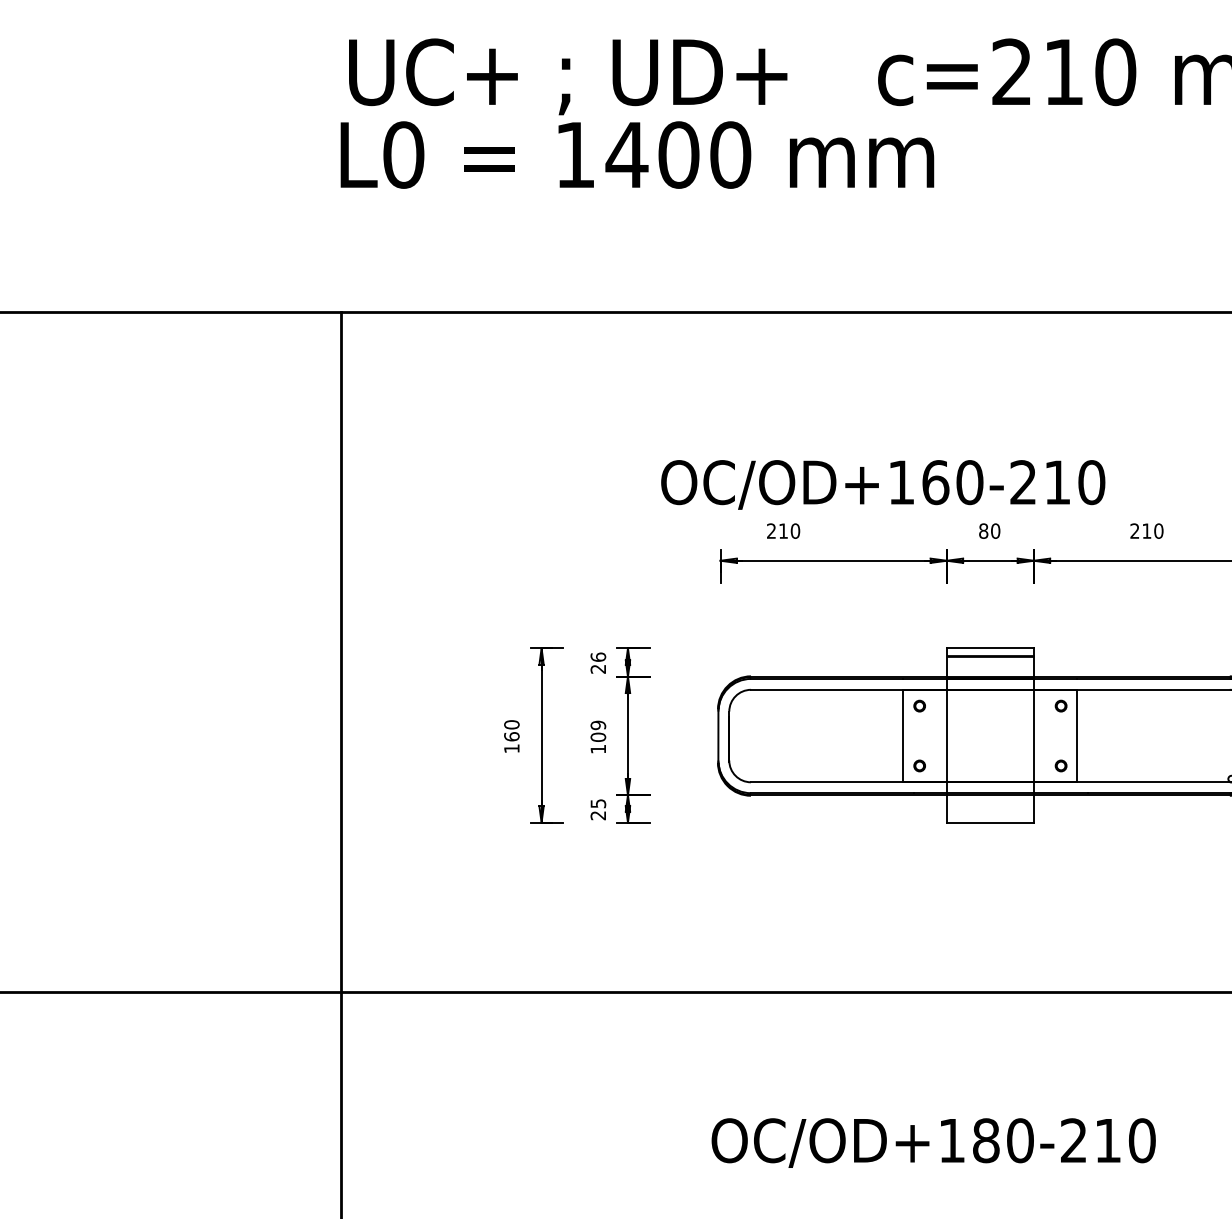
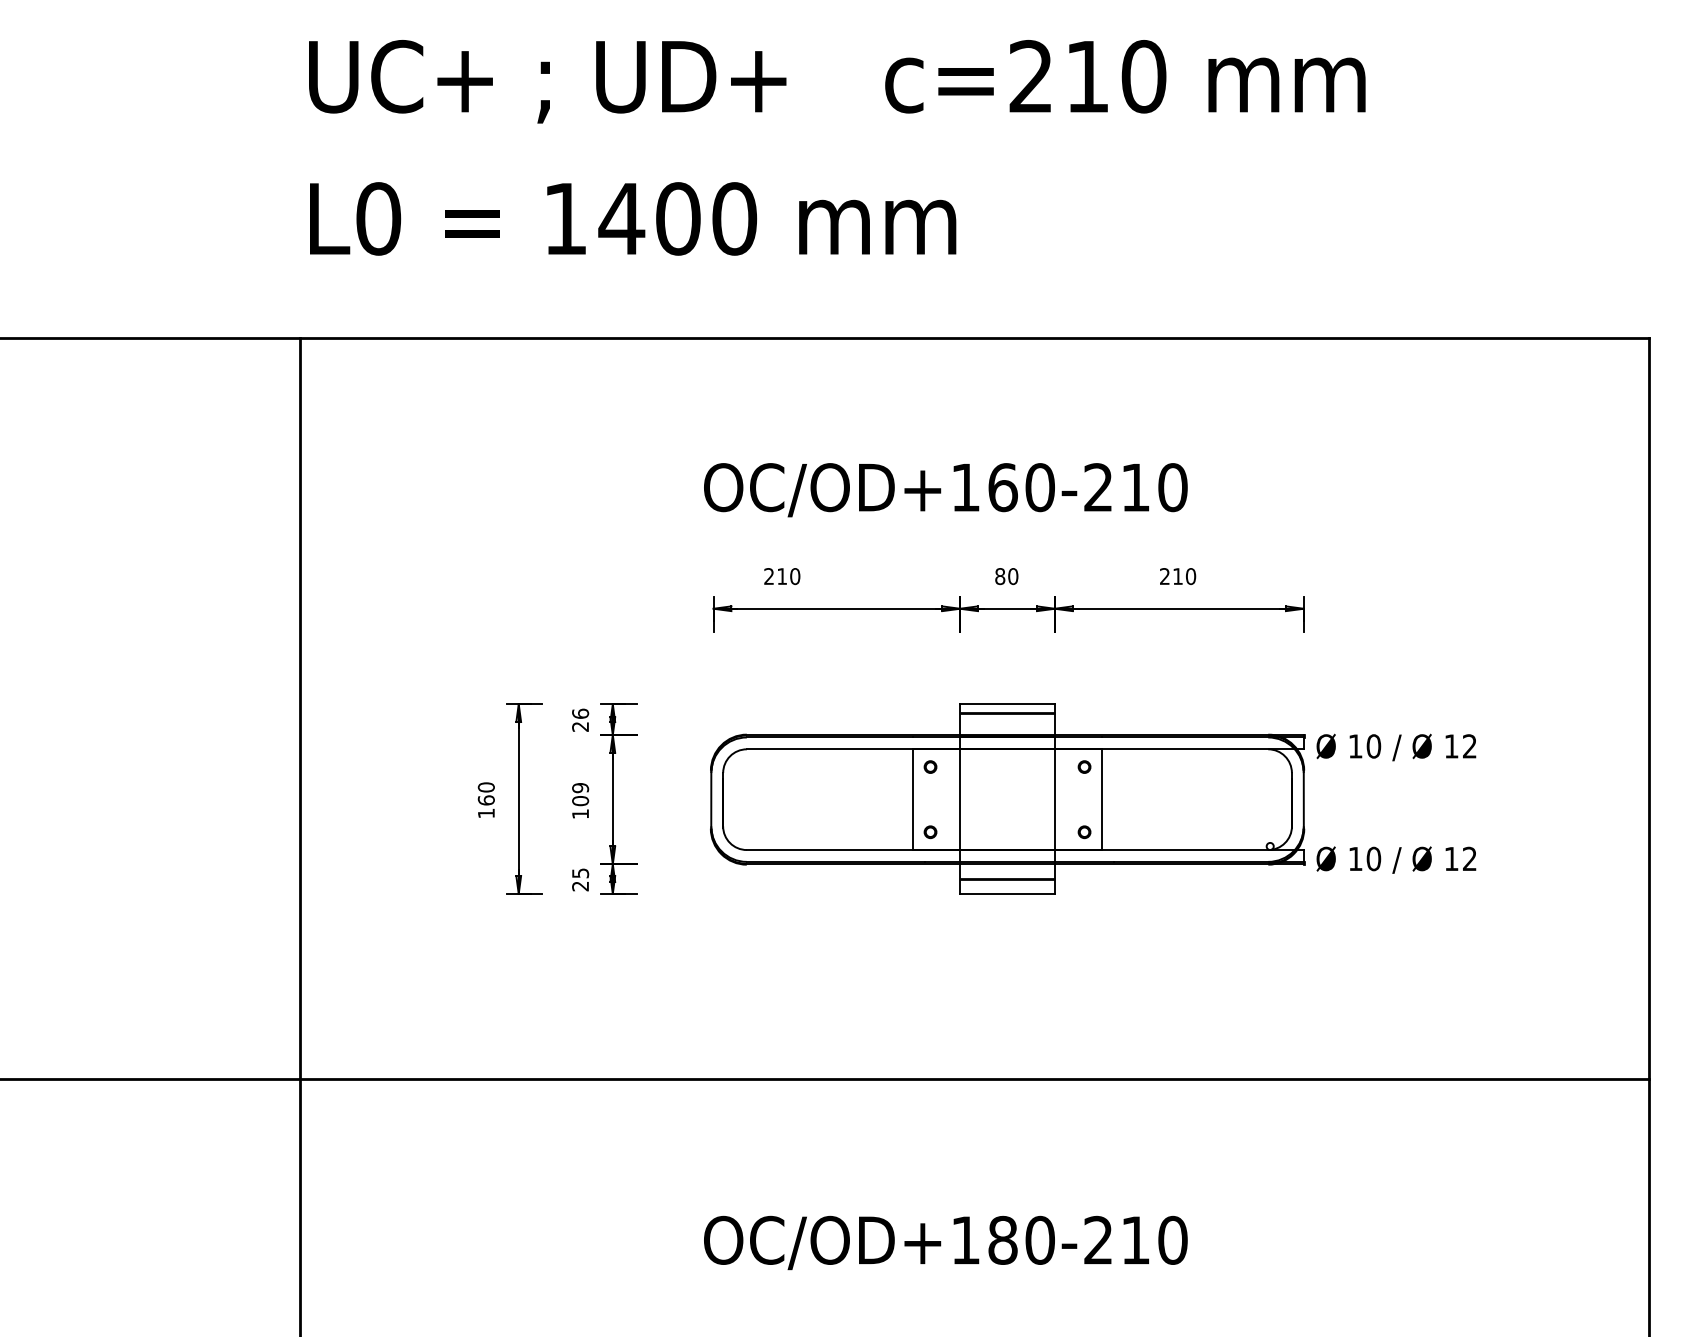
text: (637, 154) -> (633, 218), moved
text: (882, 485) -> (945, 490), moved
hatch: (990, 808) -> (1007, 878), added

